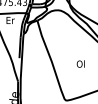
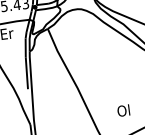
text: (80, 63) -> (123, 109), moved

